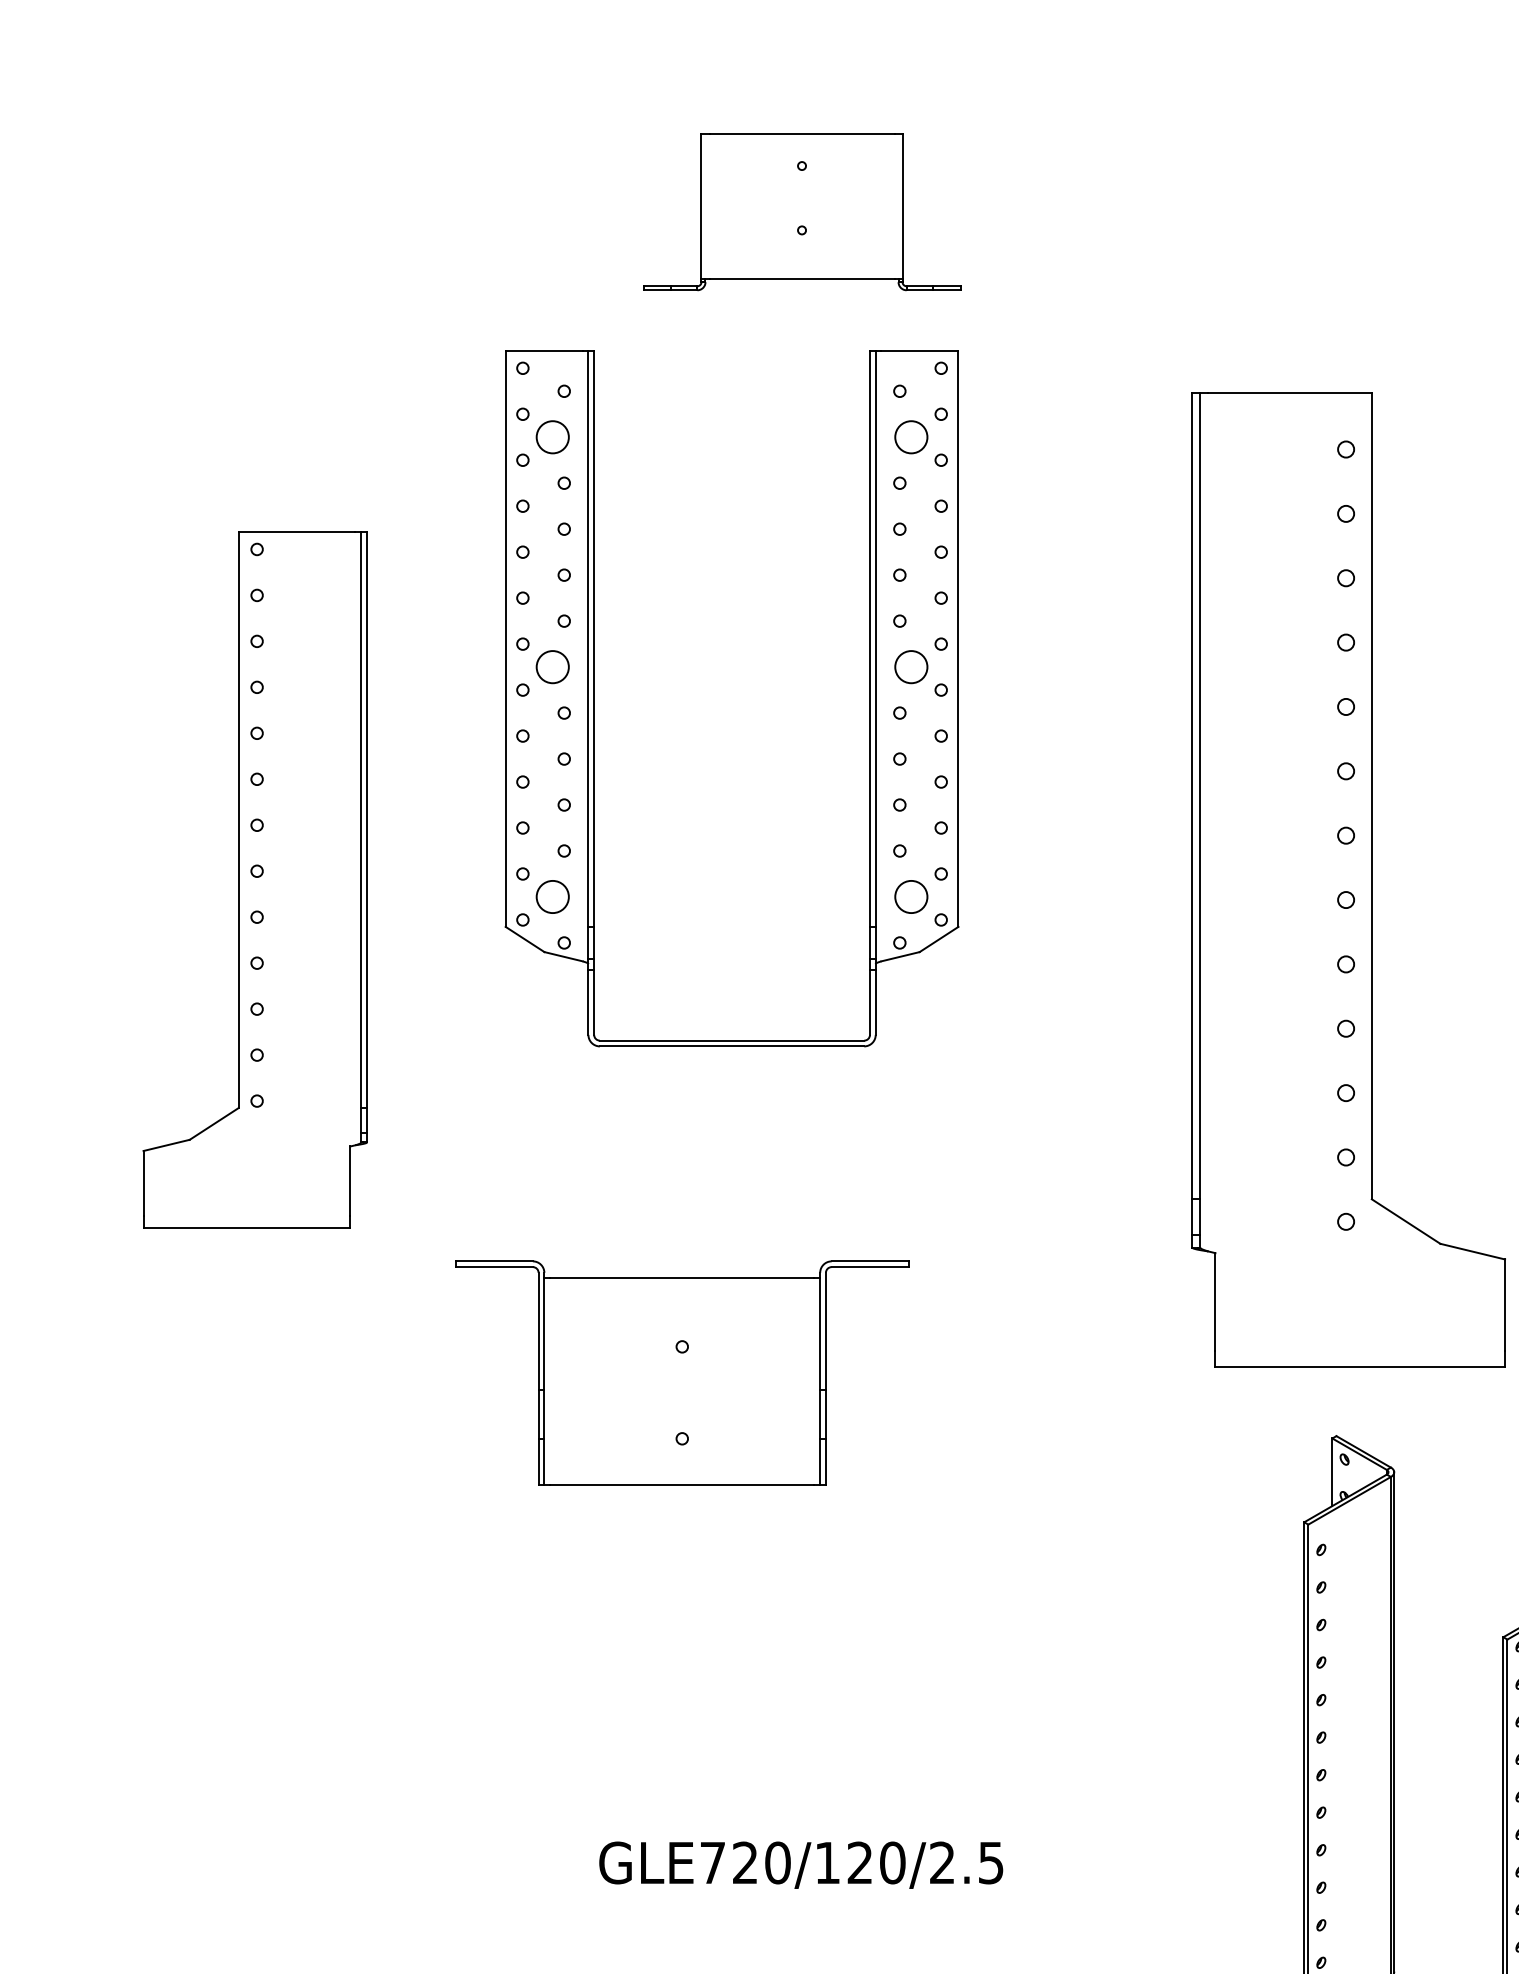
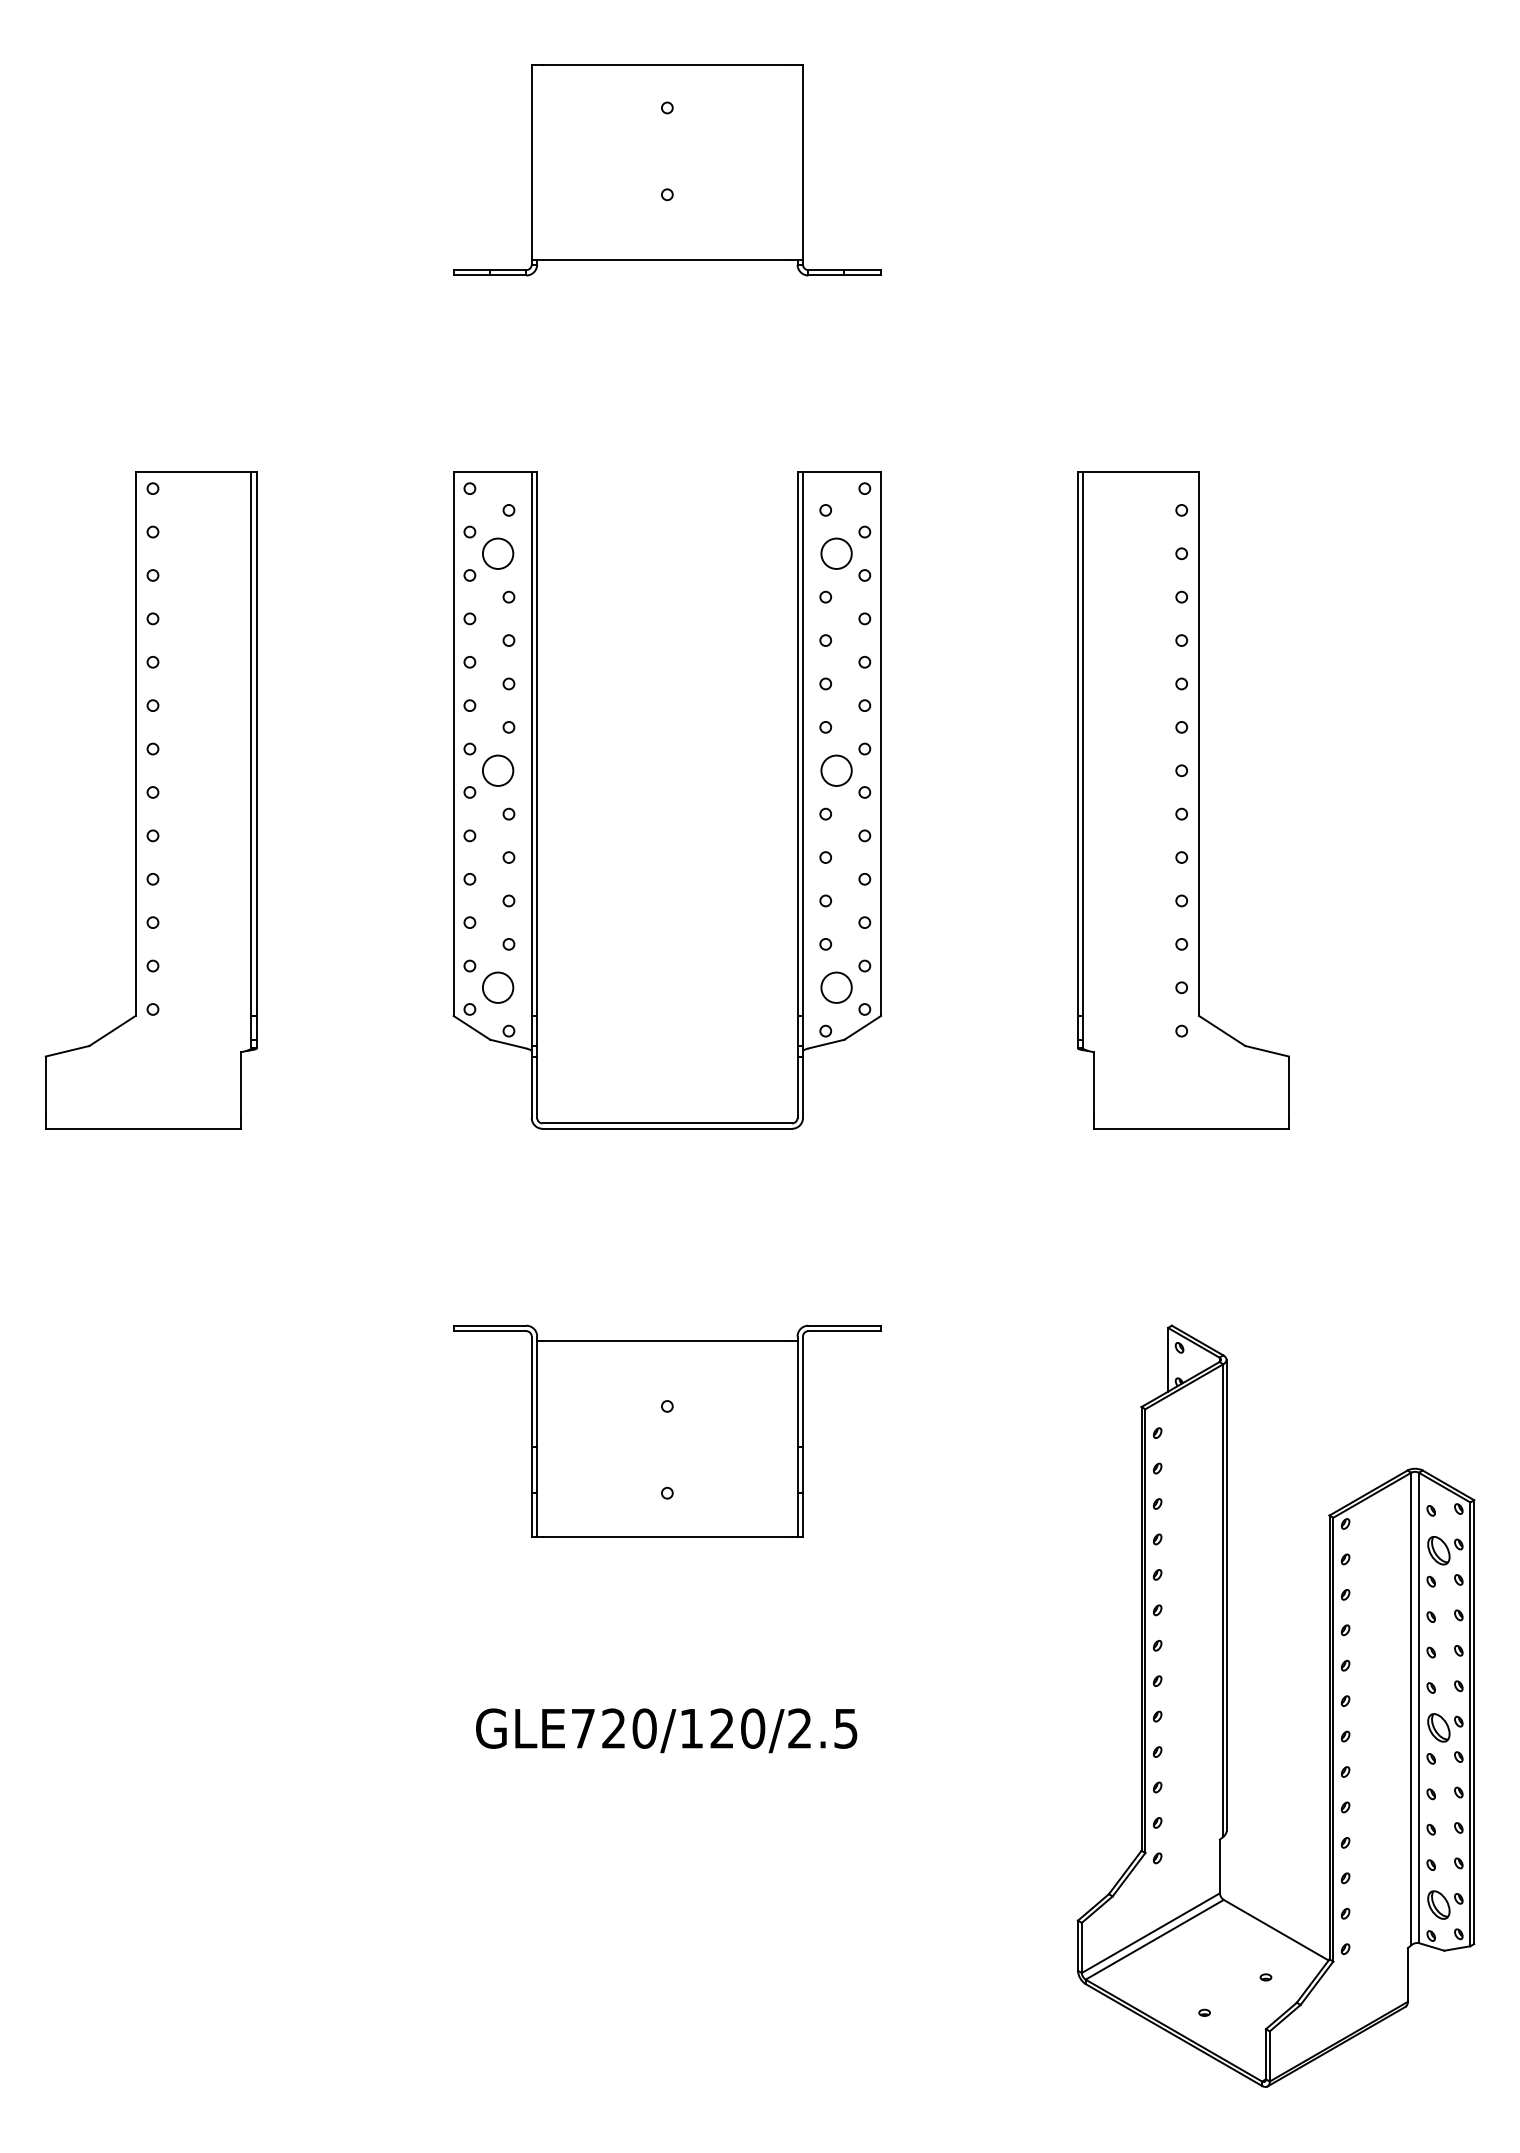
part: (802, 212) -> (667, 170), size x1.43
part: (594, 698) -> (537, 800), moved
part: (1348, 879) -> (1183, 800), size x0.71
part: (682, 1372) -> (667, 1430), moved

